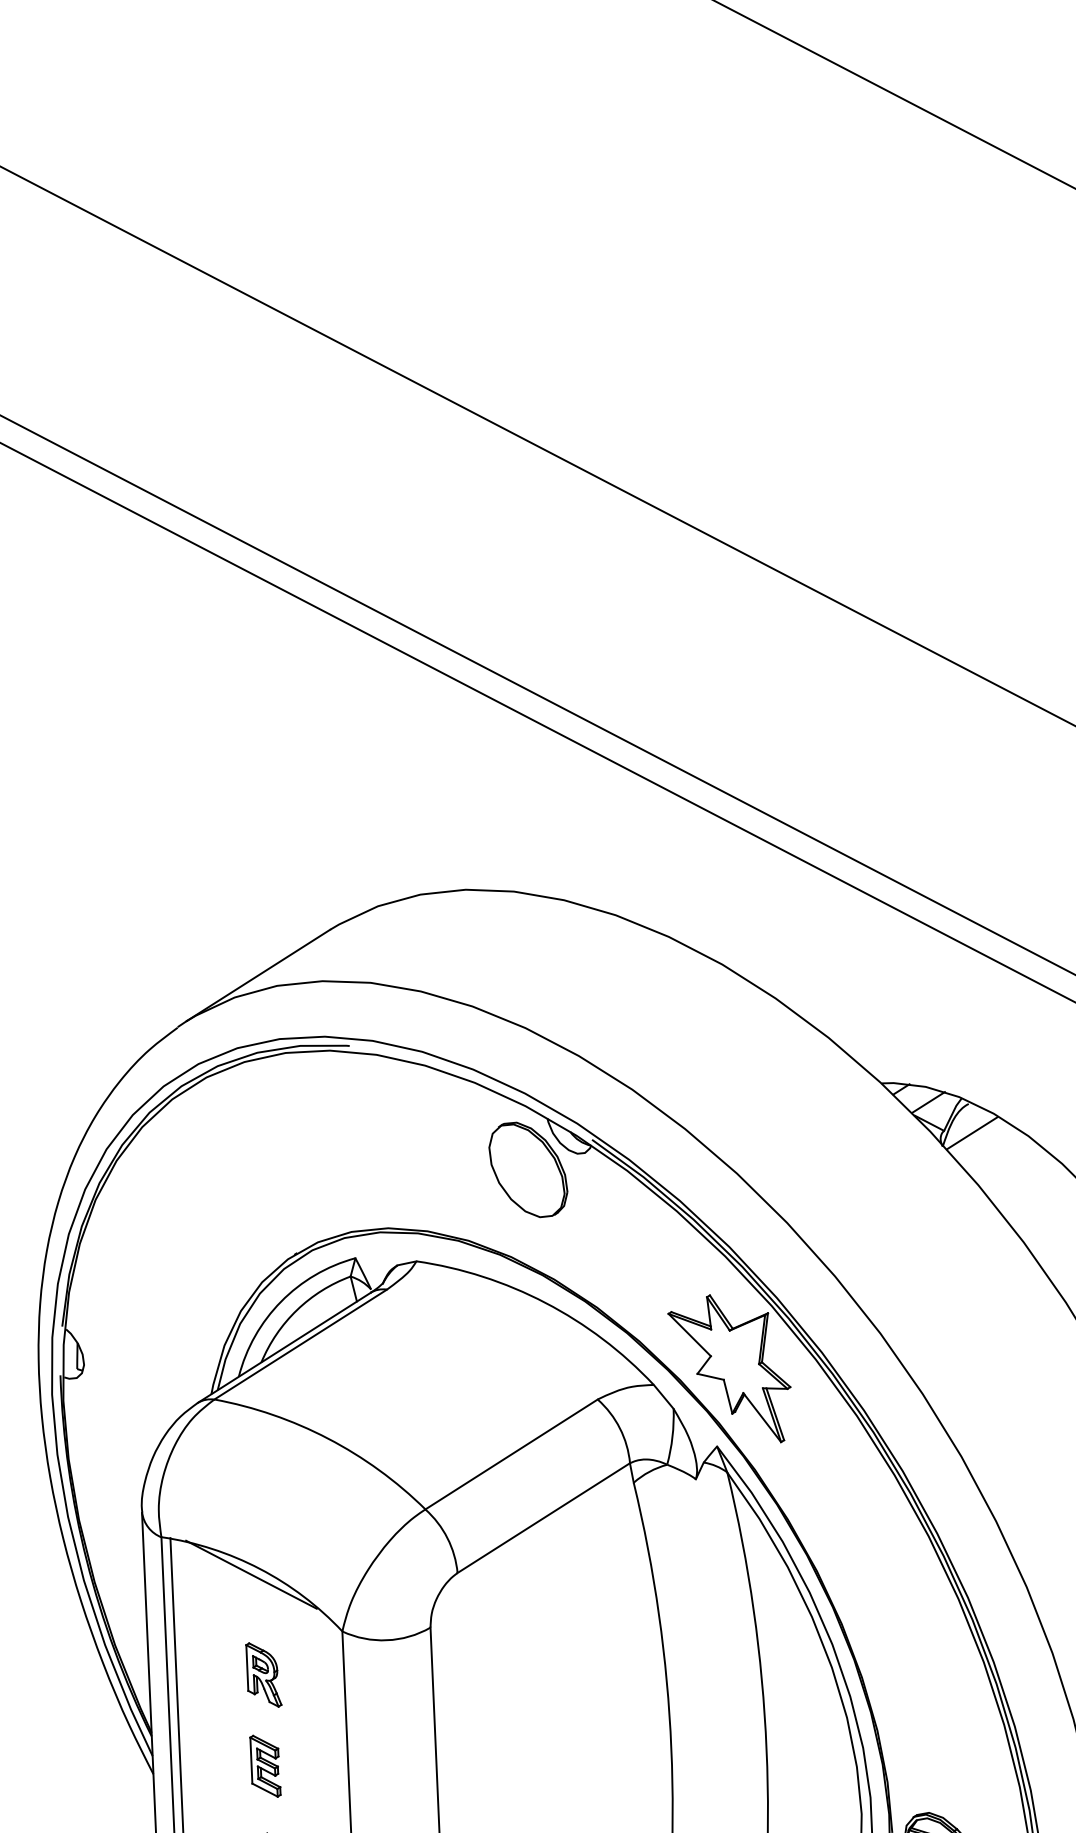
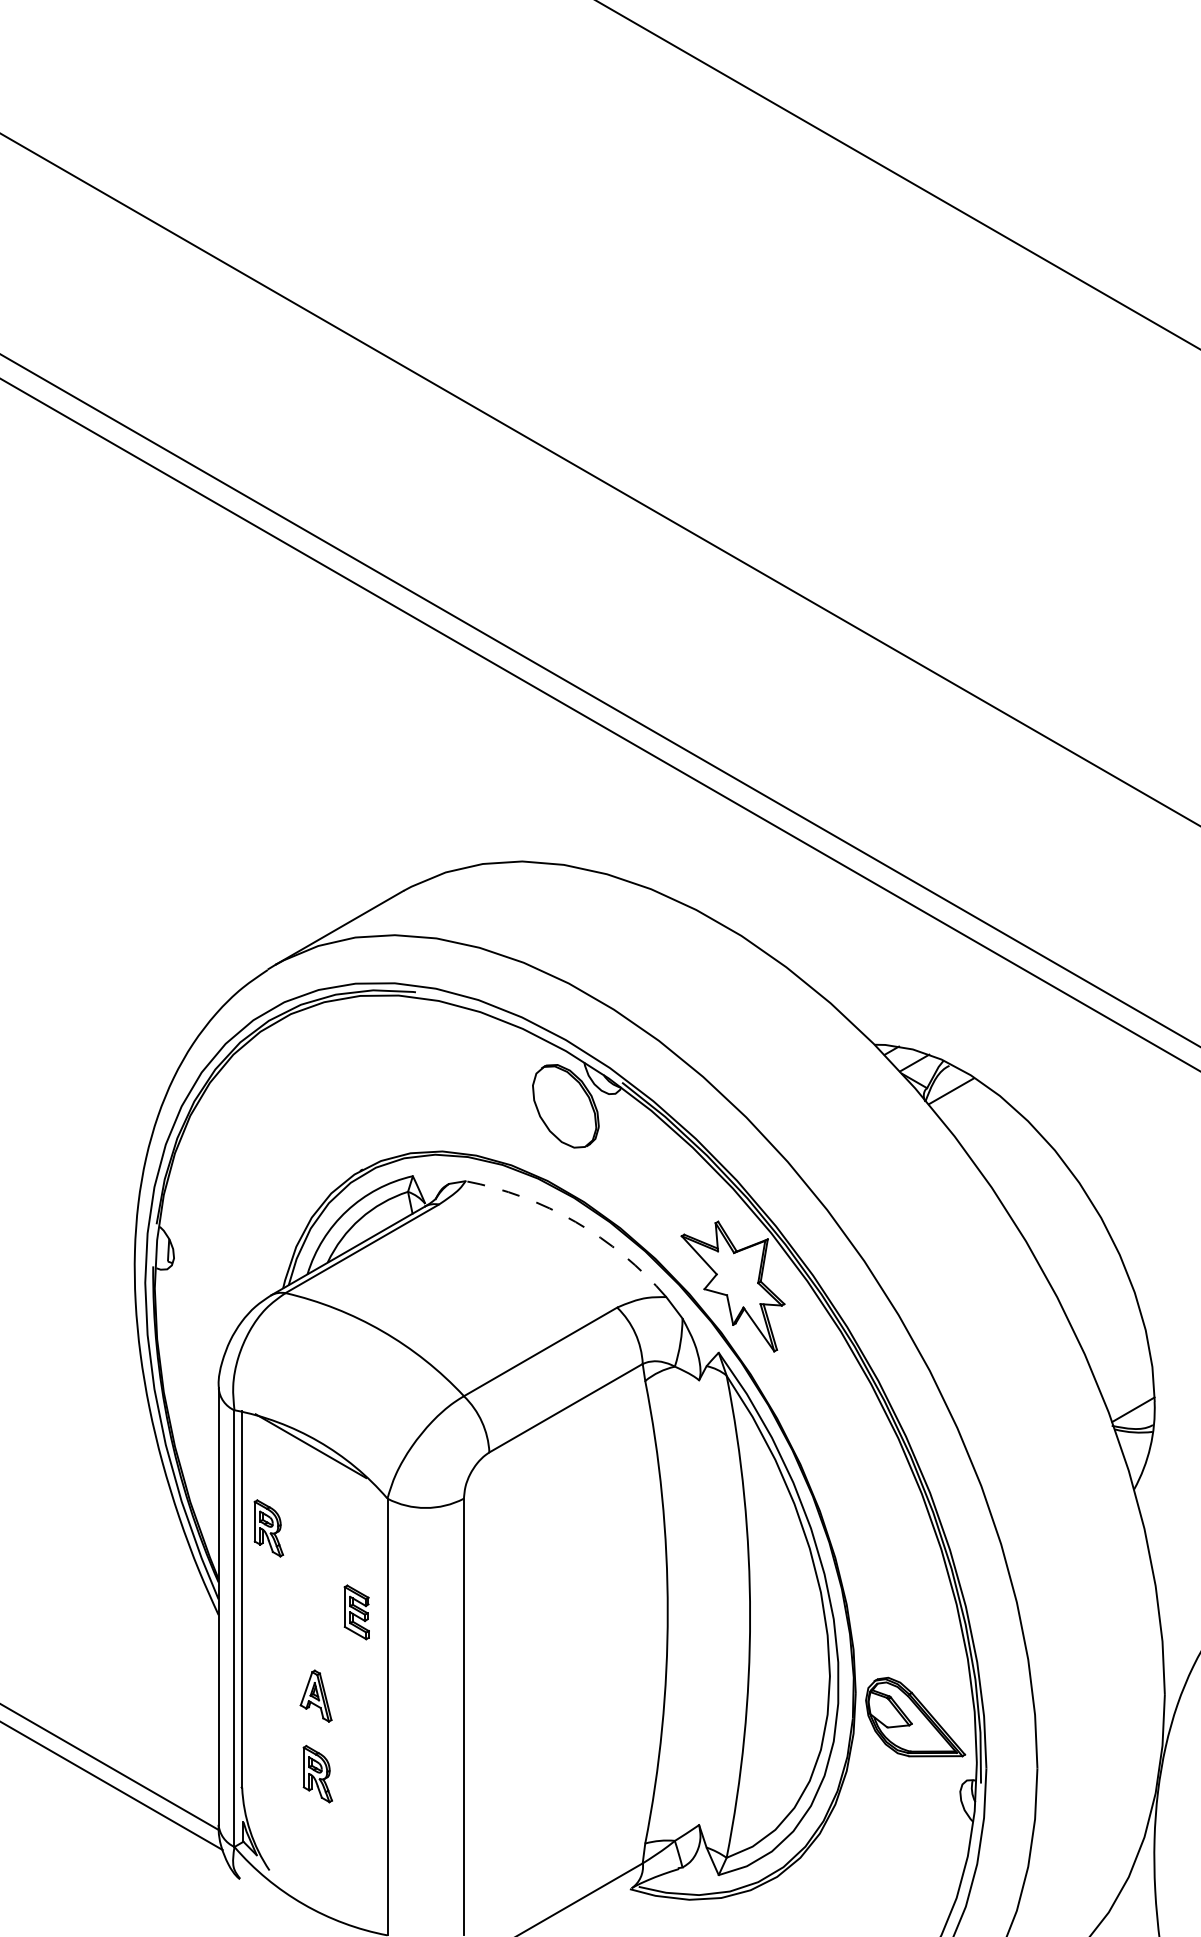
arc: (545, 1303) -> (575, 1222), solid -> dashed
part: (263, 1675) -> (268, 1528), moved
part: (265, 1766) -> (356, 1612), moved

